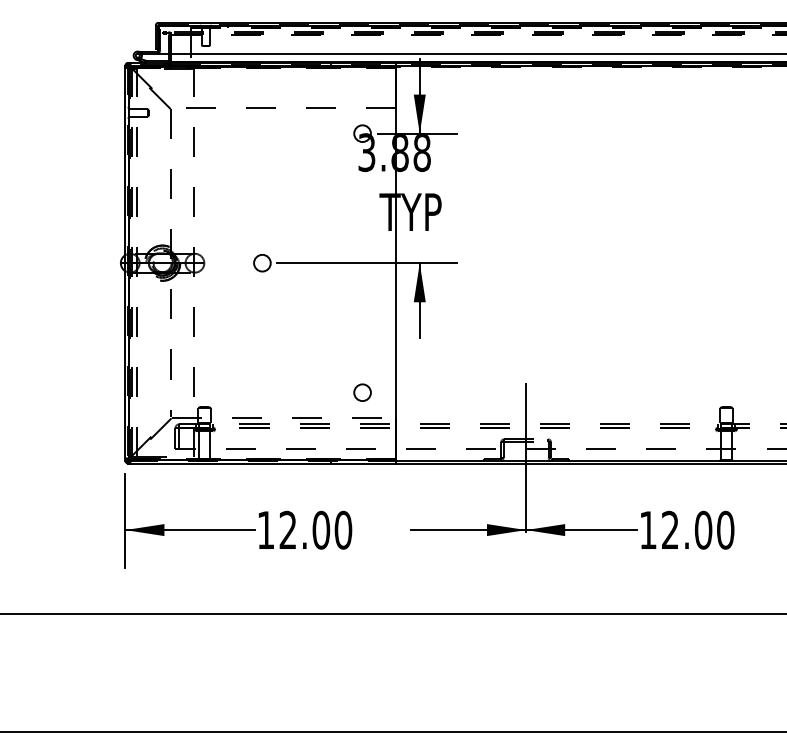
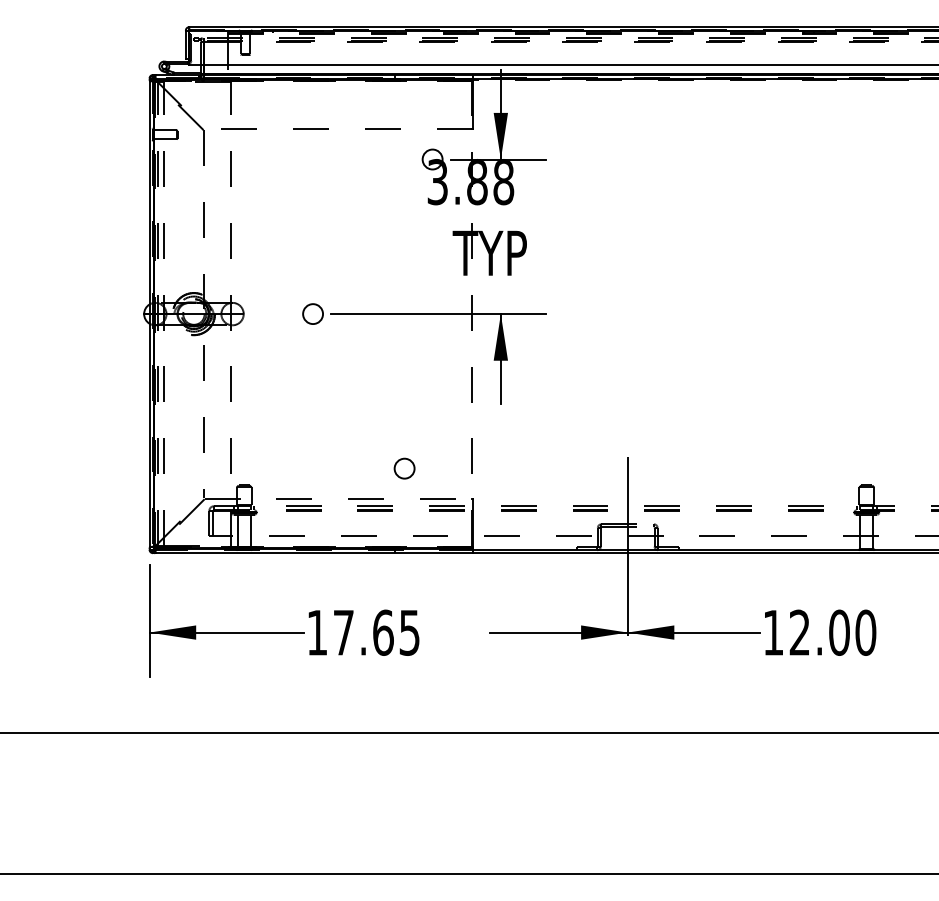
line: (396, 263) -> (472, 314), solid -> dashed
circle: (362, 392) -> (404, 468), moved
text: (315, 530) -> (376, 632), 12.00 -> 17.65

